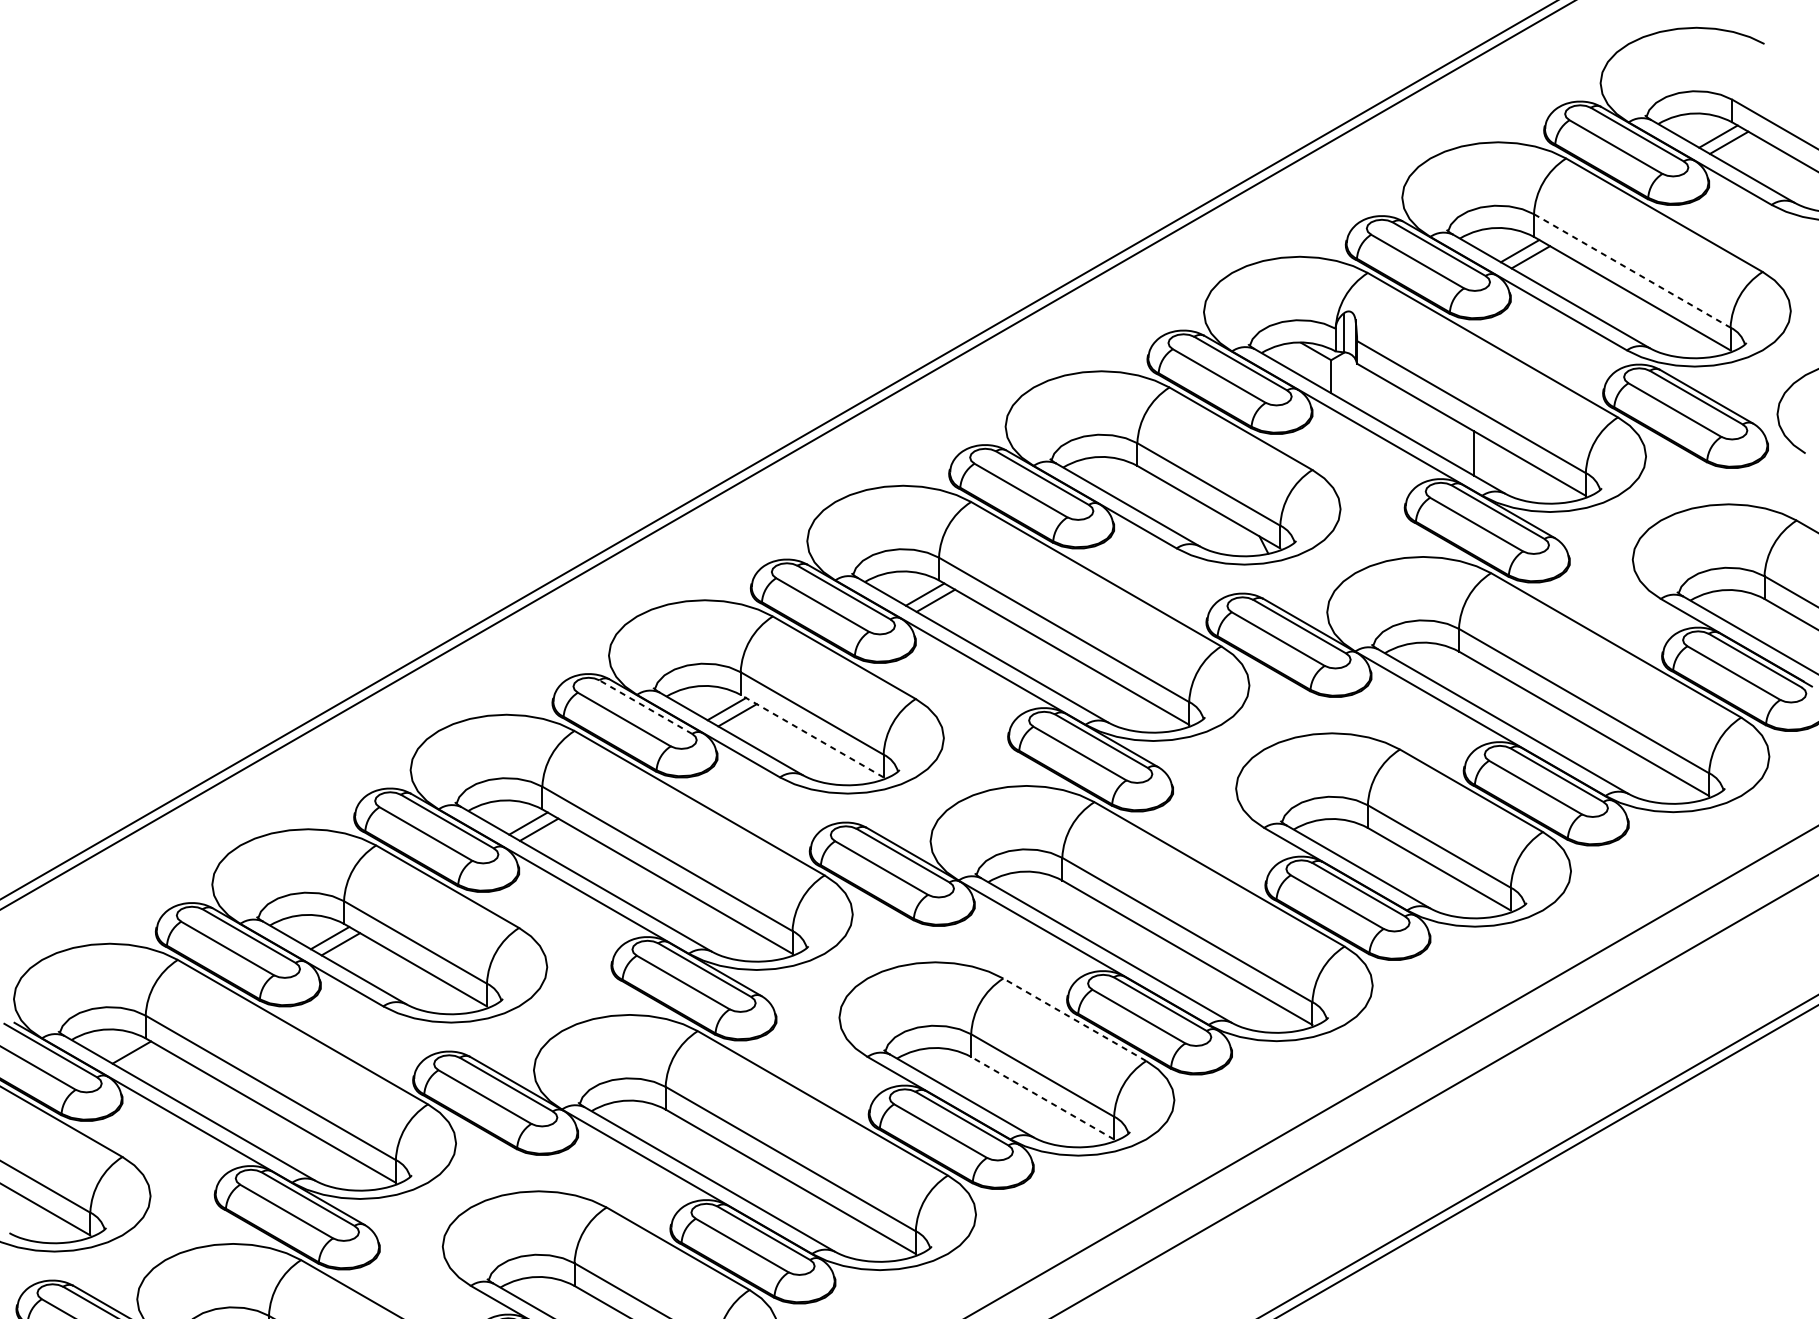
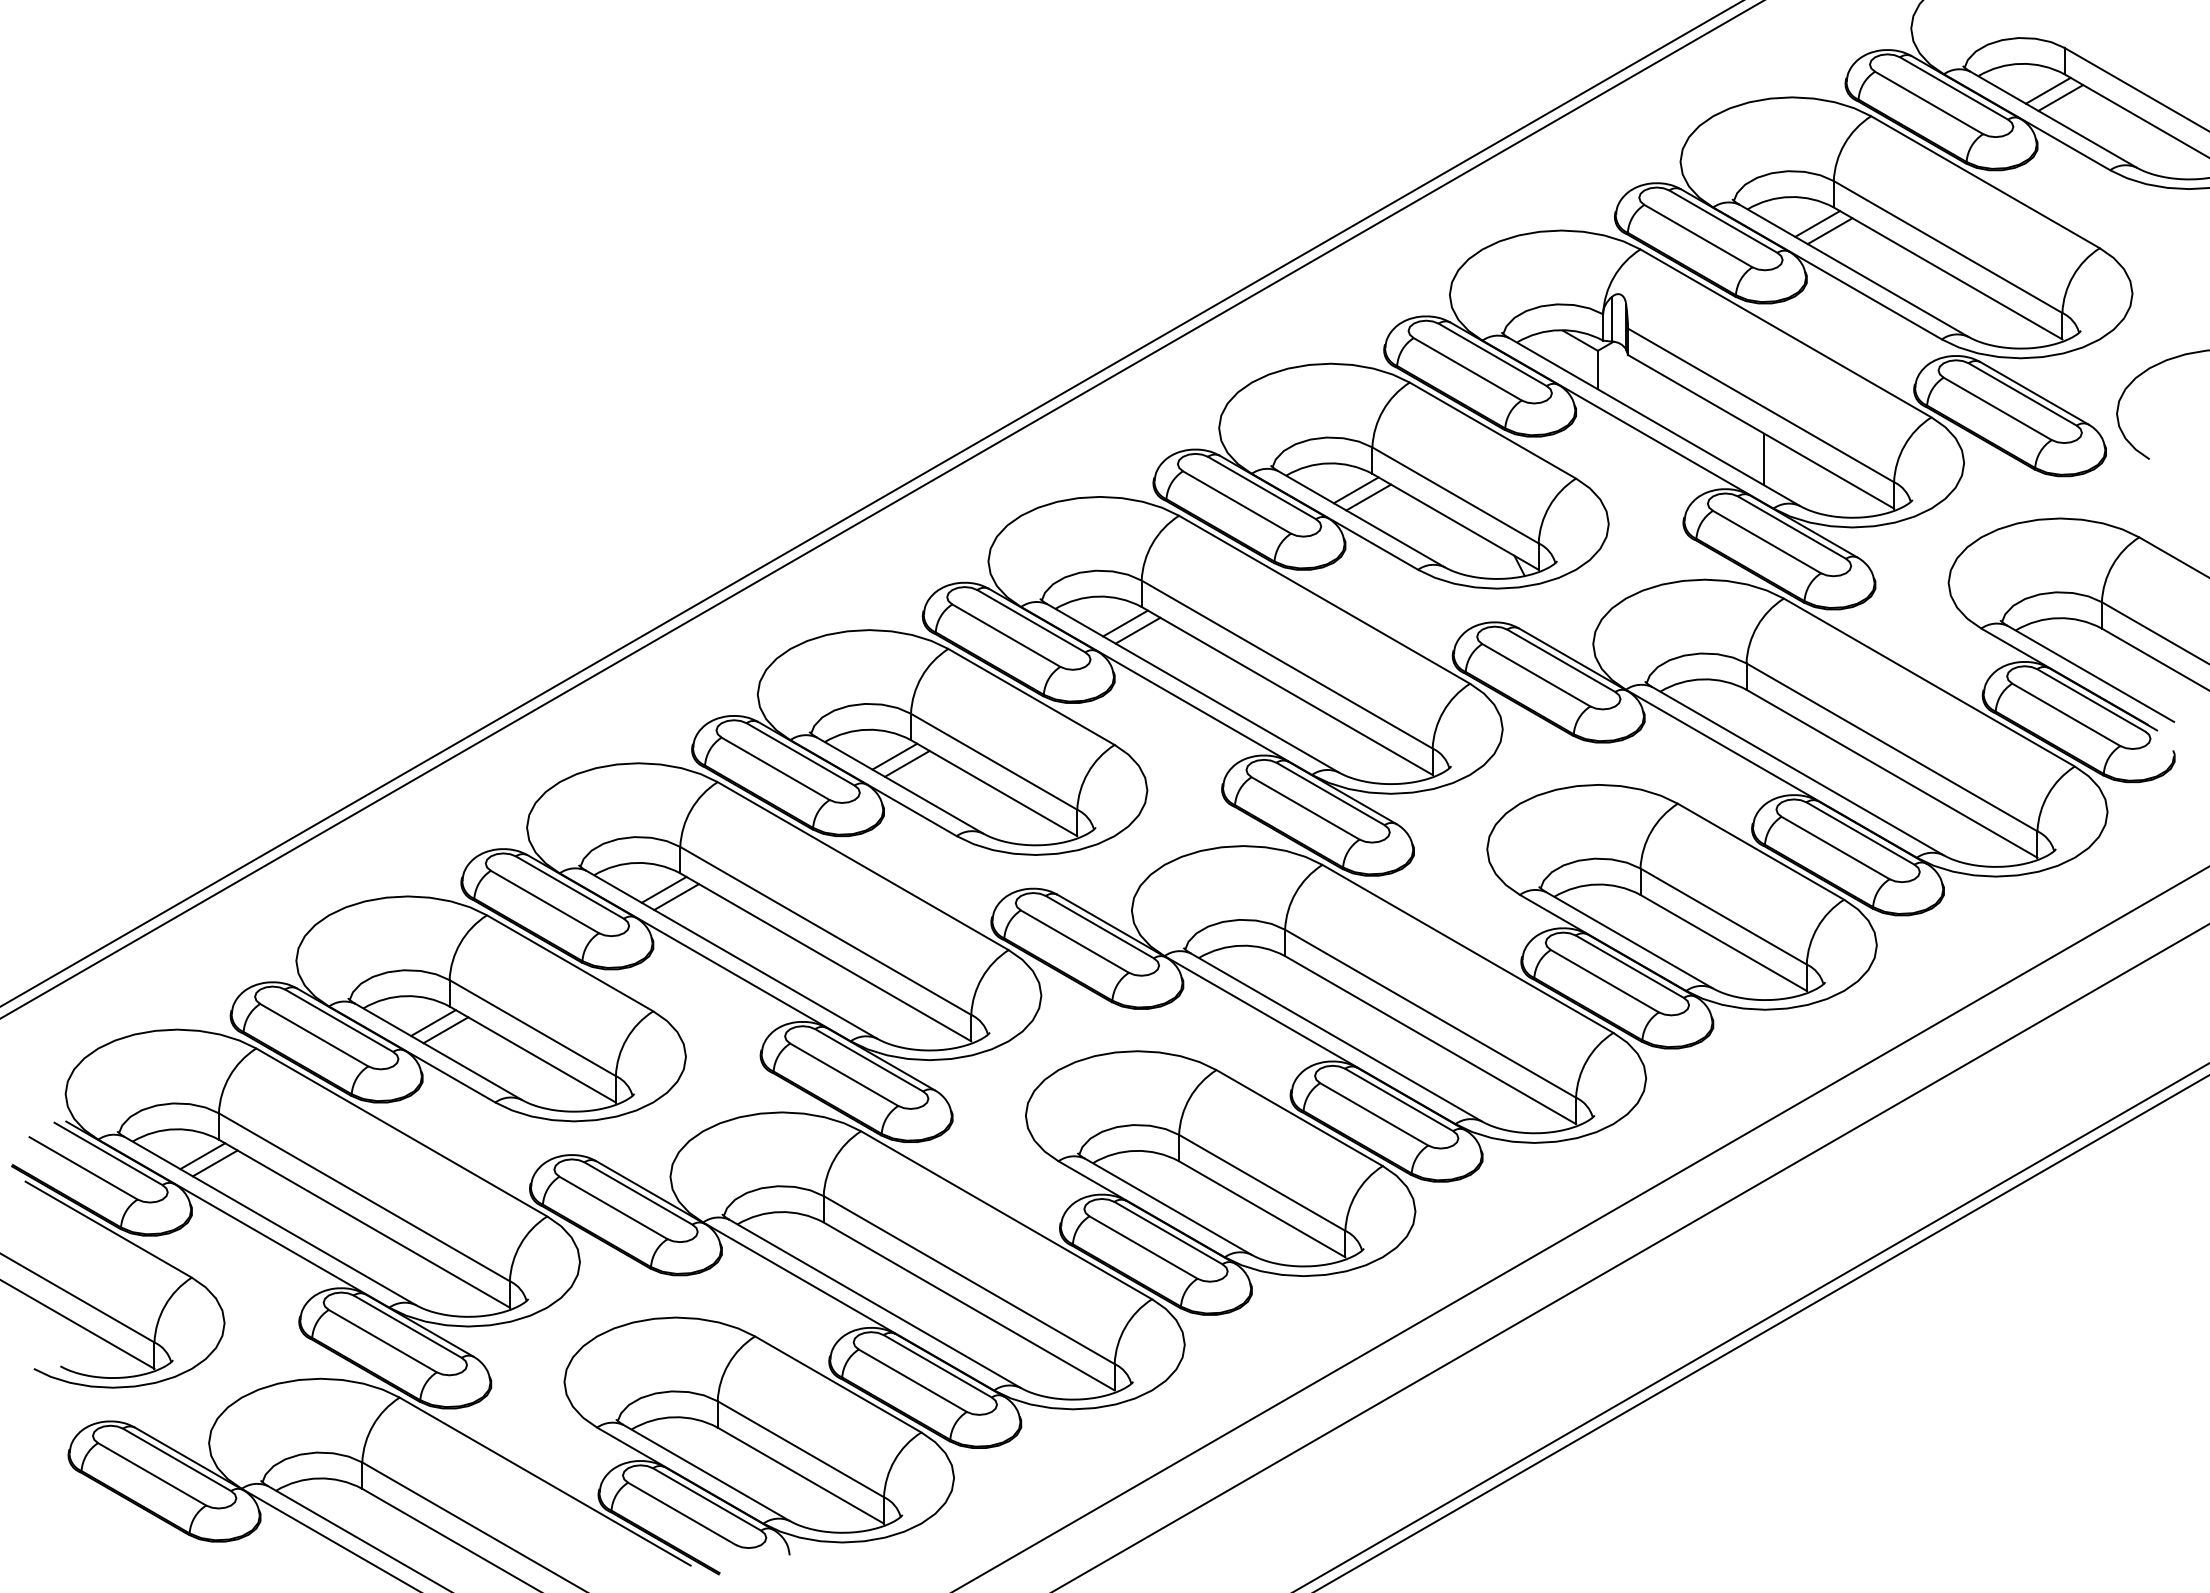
line: (1632, 271) -> (1948, 247), dashed -> solid
line: (1122, 480) -> (1355, 490), added
line: (1134, 486) -> (1368, 497), added
line: (645, 707) -> (800, 754), dashed -> solid
line: (812, 736) -> (994, 788), dashed -> solid
line: (1074, 1020) -> (1299, 1118), dashed -> solid
line: (141, 1058) -> (214, 1163), added
line: (1042, 1098) -> (1262, 1209), dashed -> solid

